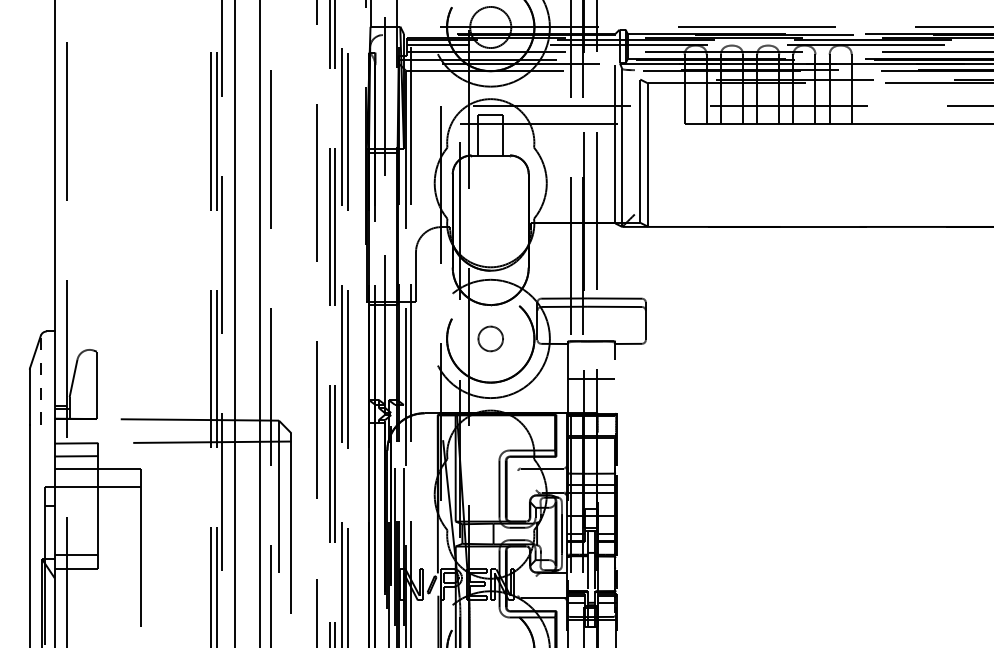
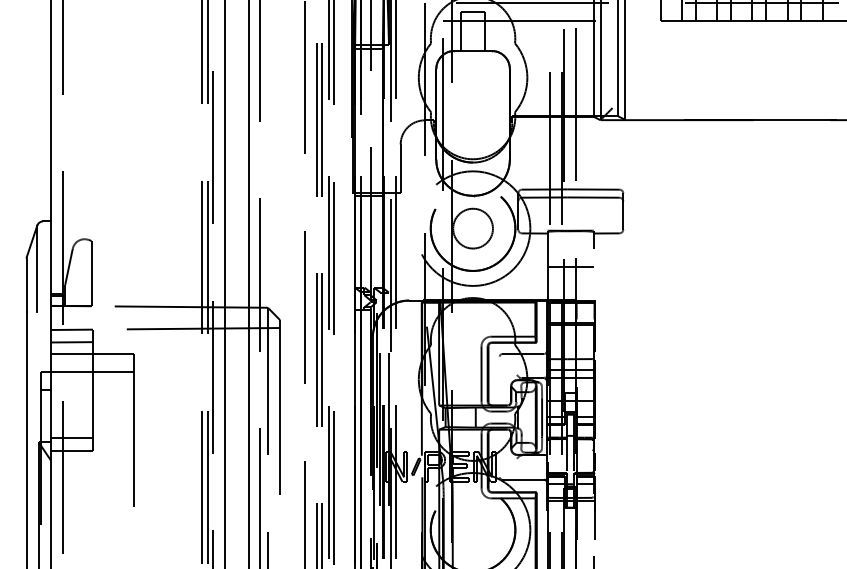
circle: (490, 338) -> (472, 228), size x1.67
line: (40, 380) -> (37, 268), dashed -> solid

